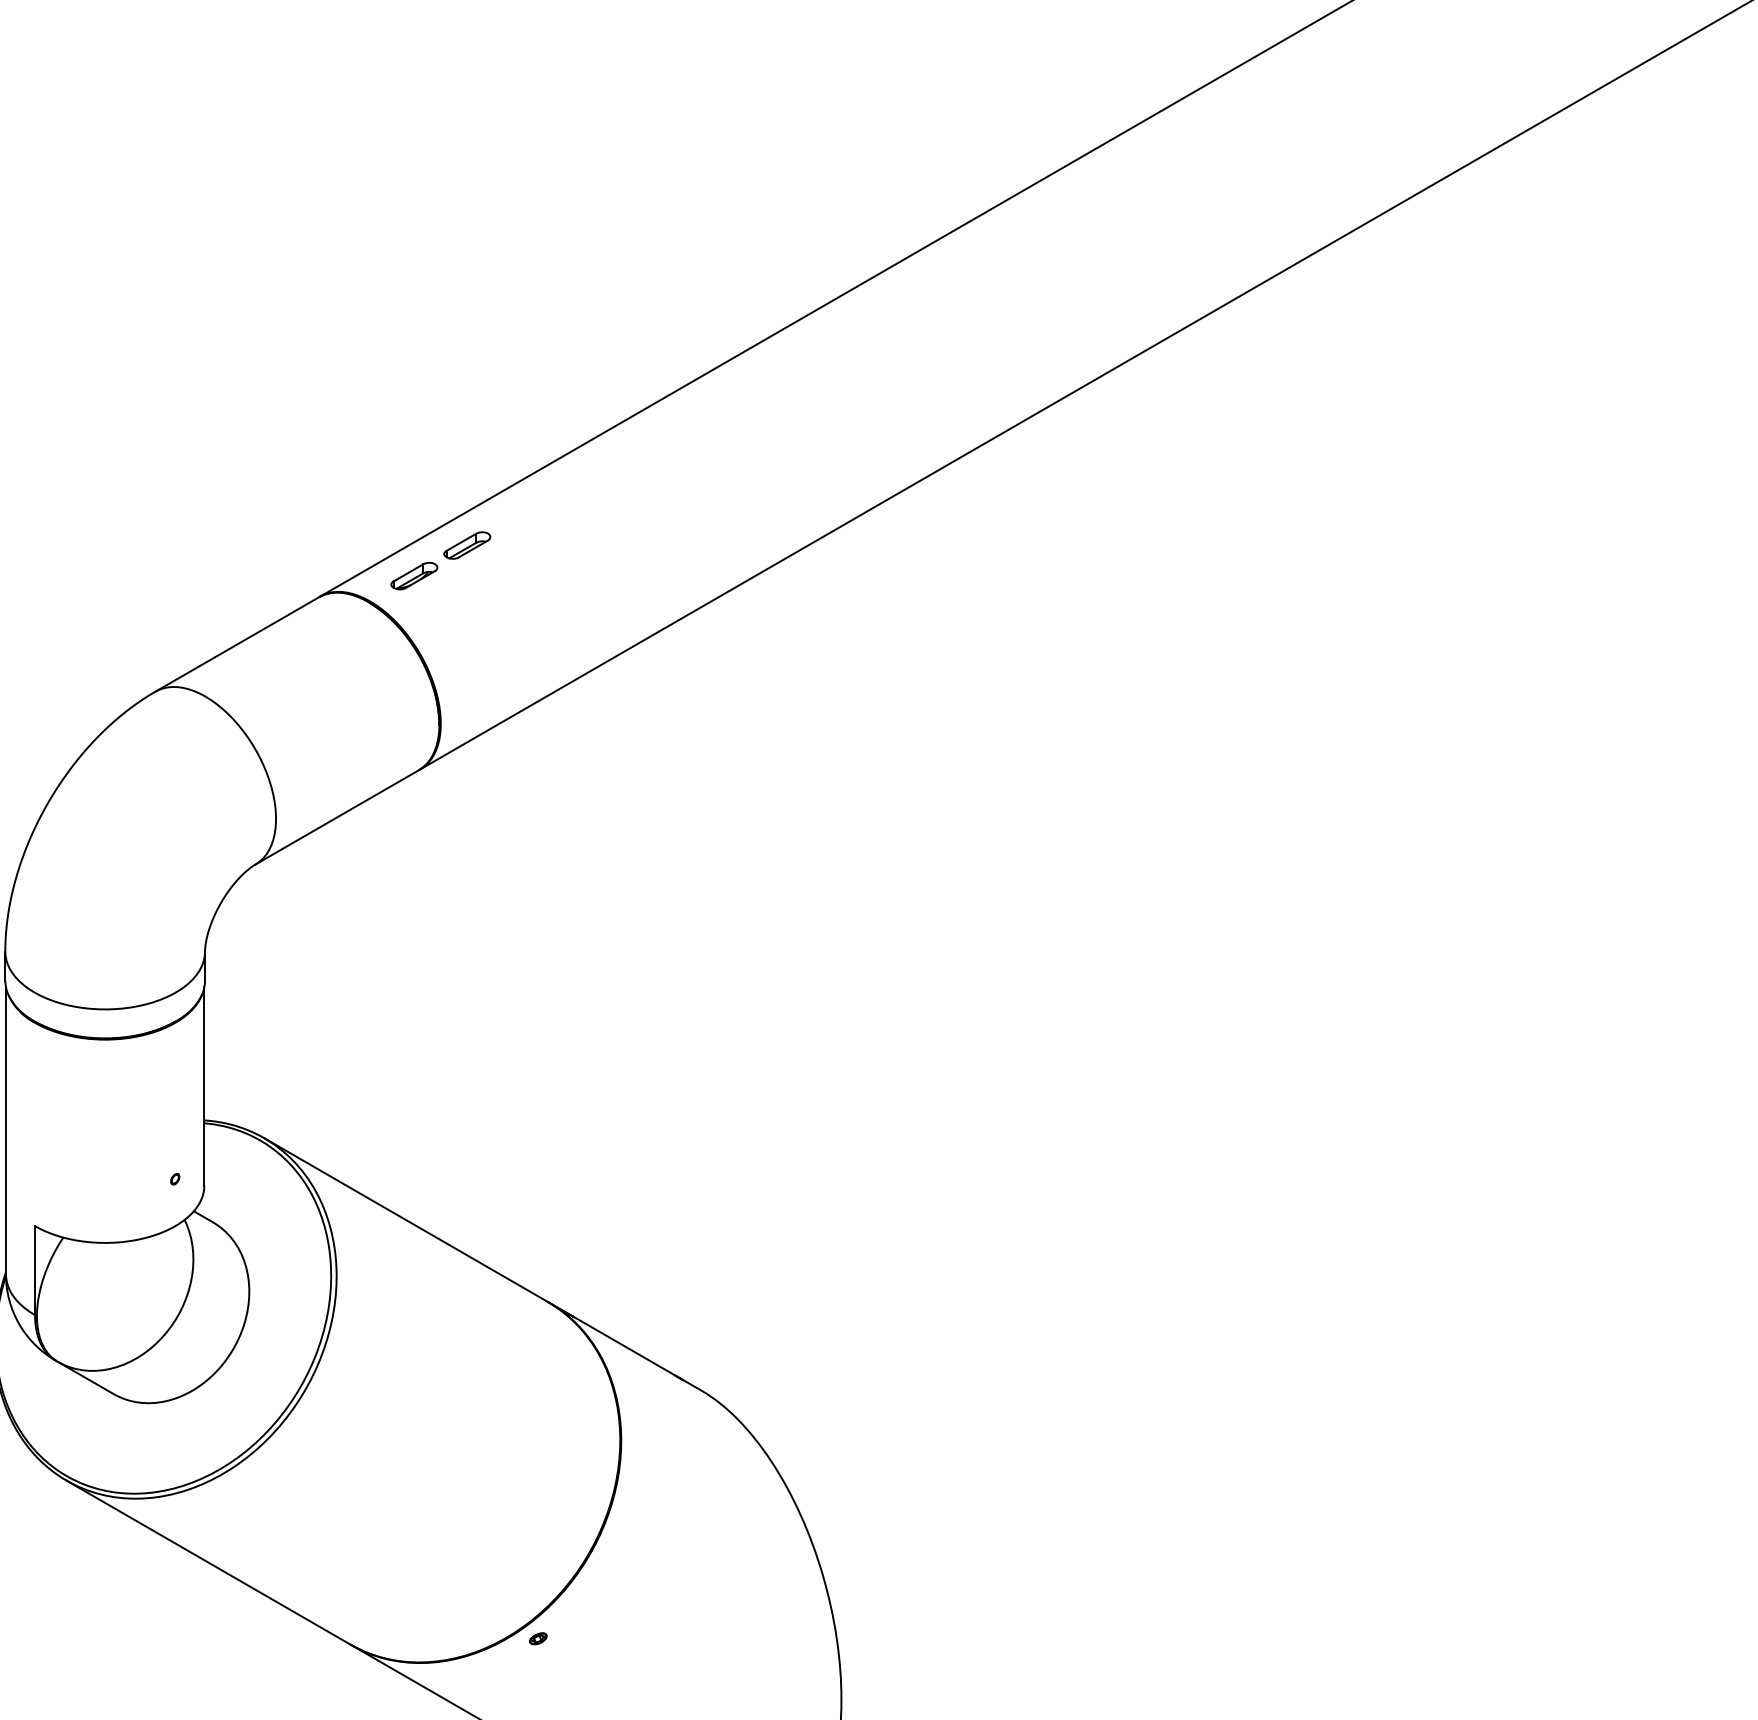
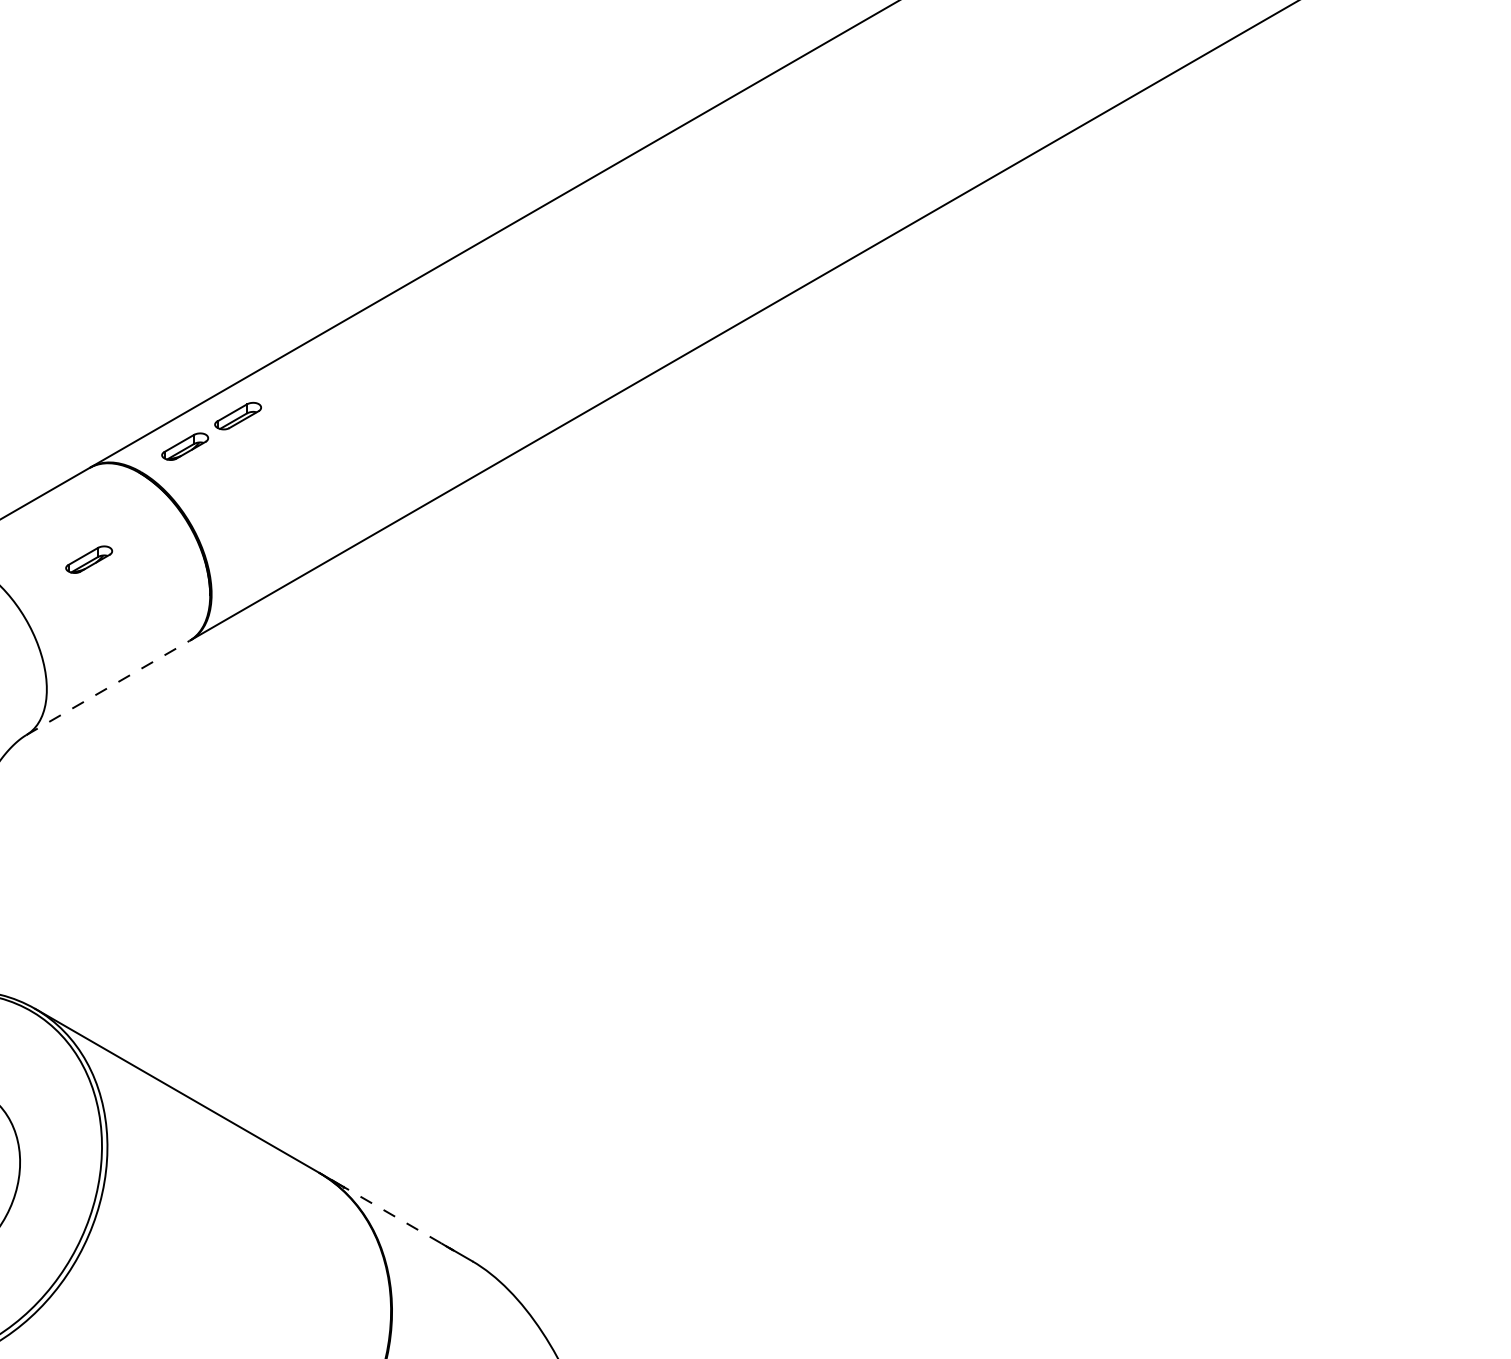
part: (318, 688) -> (89, 559), added
line: (337, 817) -> (108, 688), solid -> dashed
line: (621, 1344) -> (392, 1215), solid -> dashed

